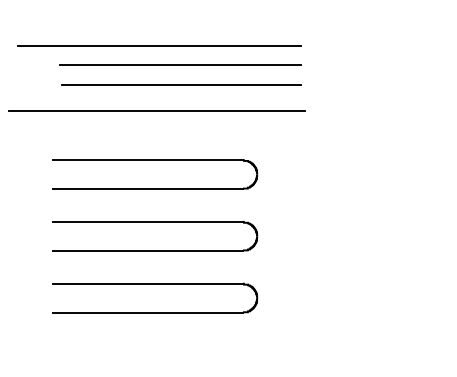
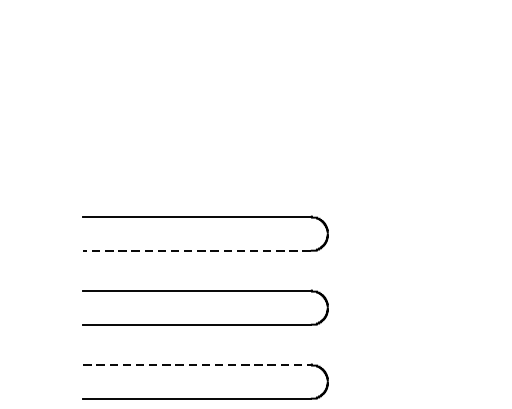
line: (159, 46) -> (211, 80), removed
line: (180, 64) -> (236, 102), removed
line: (181, 84) -> (237, 126), removed
line: (156, 111) -> (207, 158), removed
line: (147, 188) -> (196, 250), solid -> dashed
line: (148, 284) -> (197, 365), solid -> dashed

